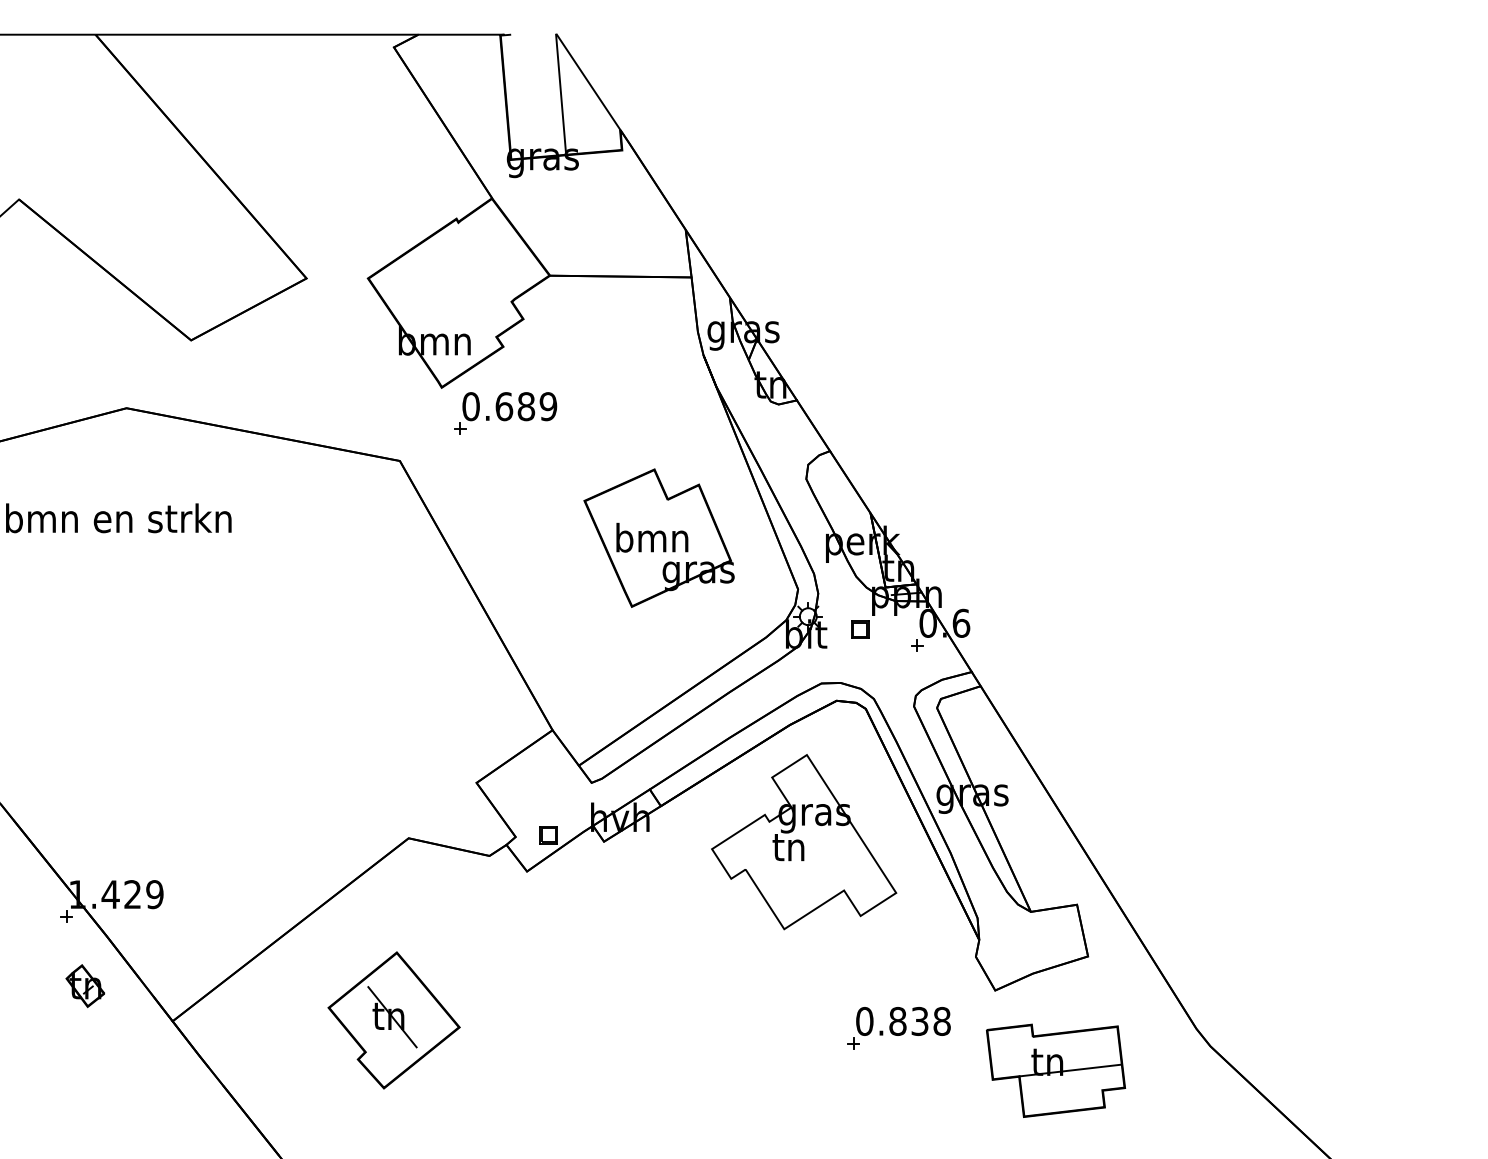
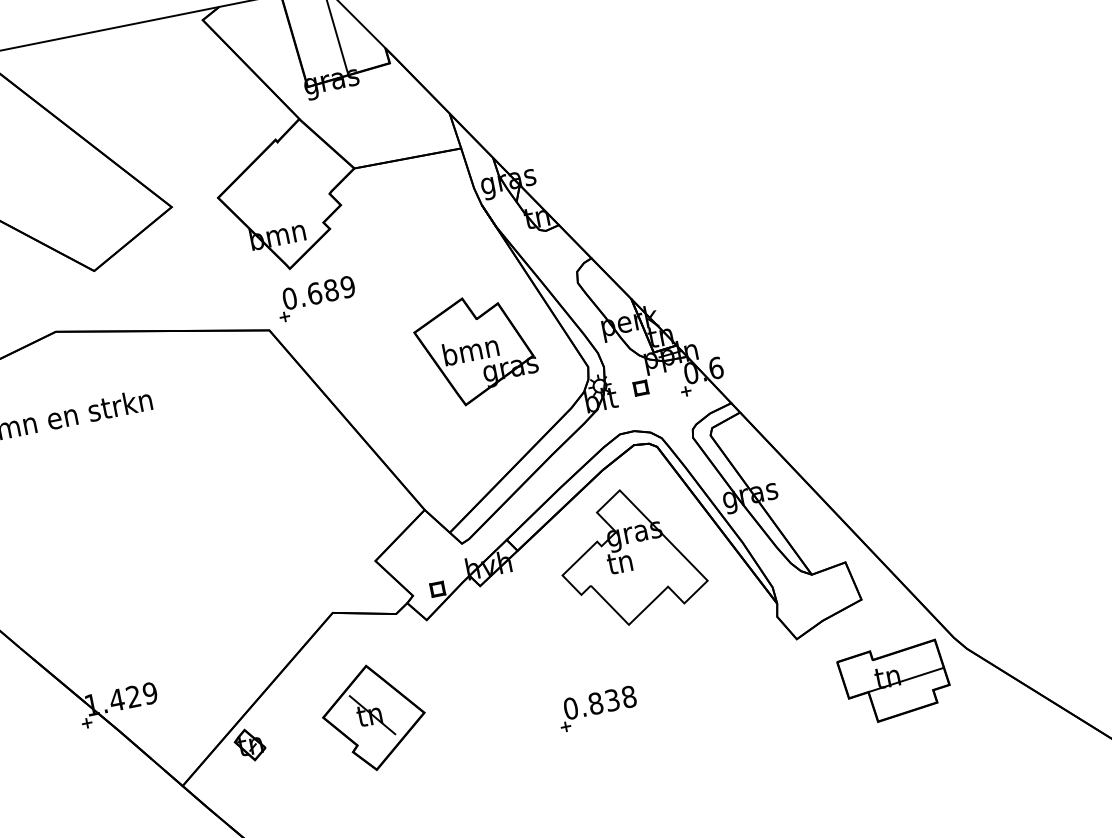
part: (505, 413) -> (316, 298), moved
part: (84, 986) -> (249, 745), moved
part: (393, 1020) -> (373, 717), moved
part: (898, 1028) -> (597, 708), moved
part: (1056, 1070) -> (895, 682), moved

